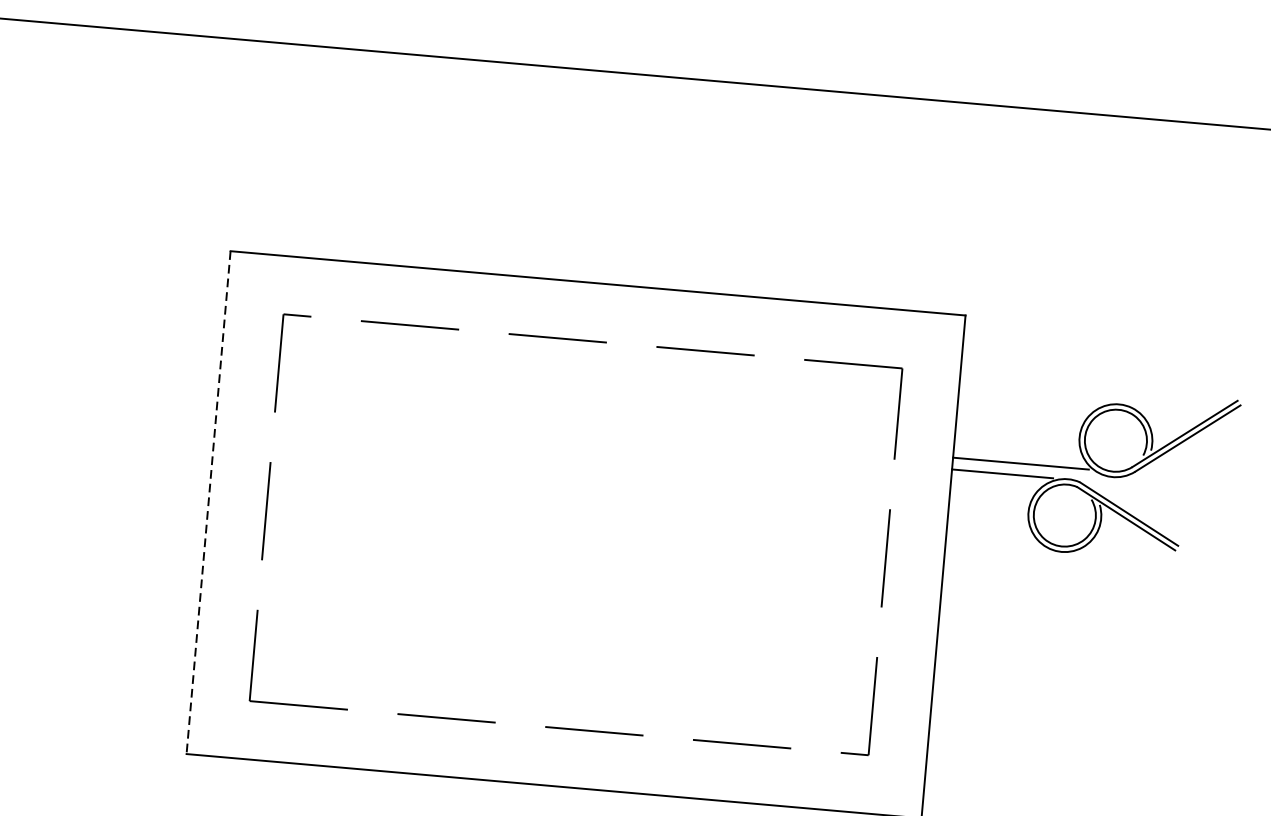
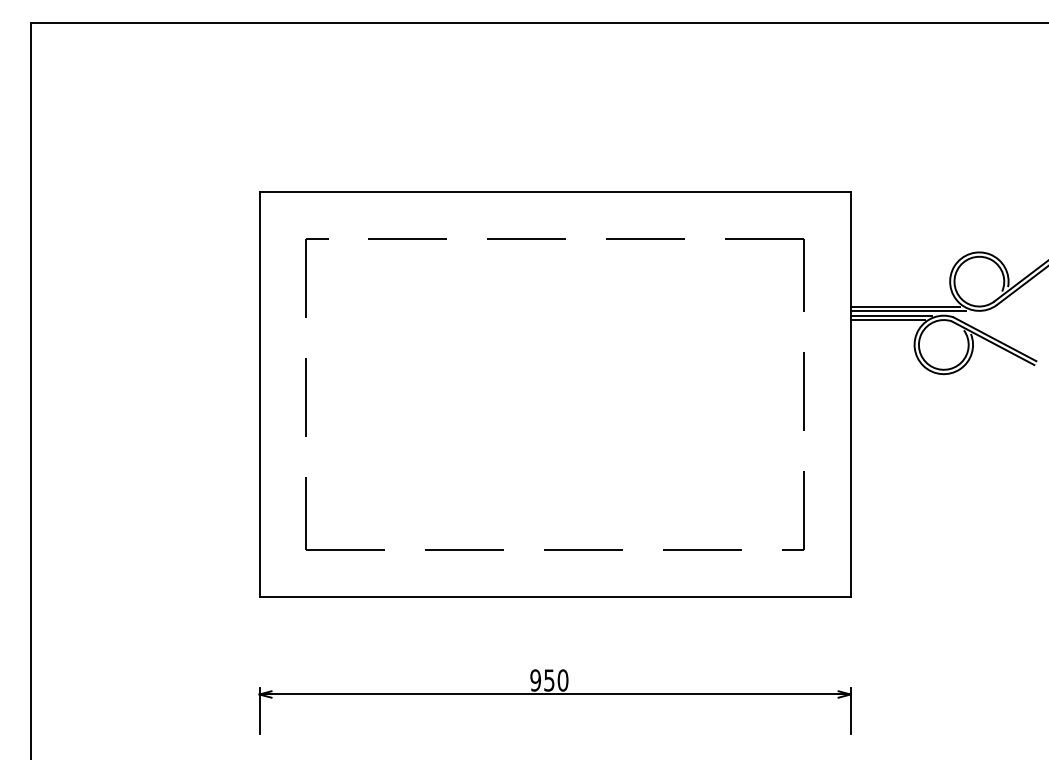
line: (1023, 468) -> (907, 310), added
line: (997, 479) -> (887, 320), added
line: (208, 502) -> (259, 394), dashed -> solid

